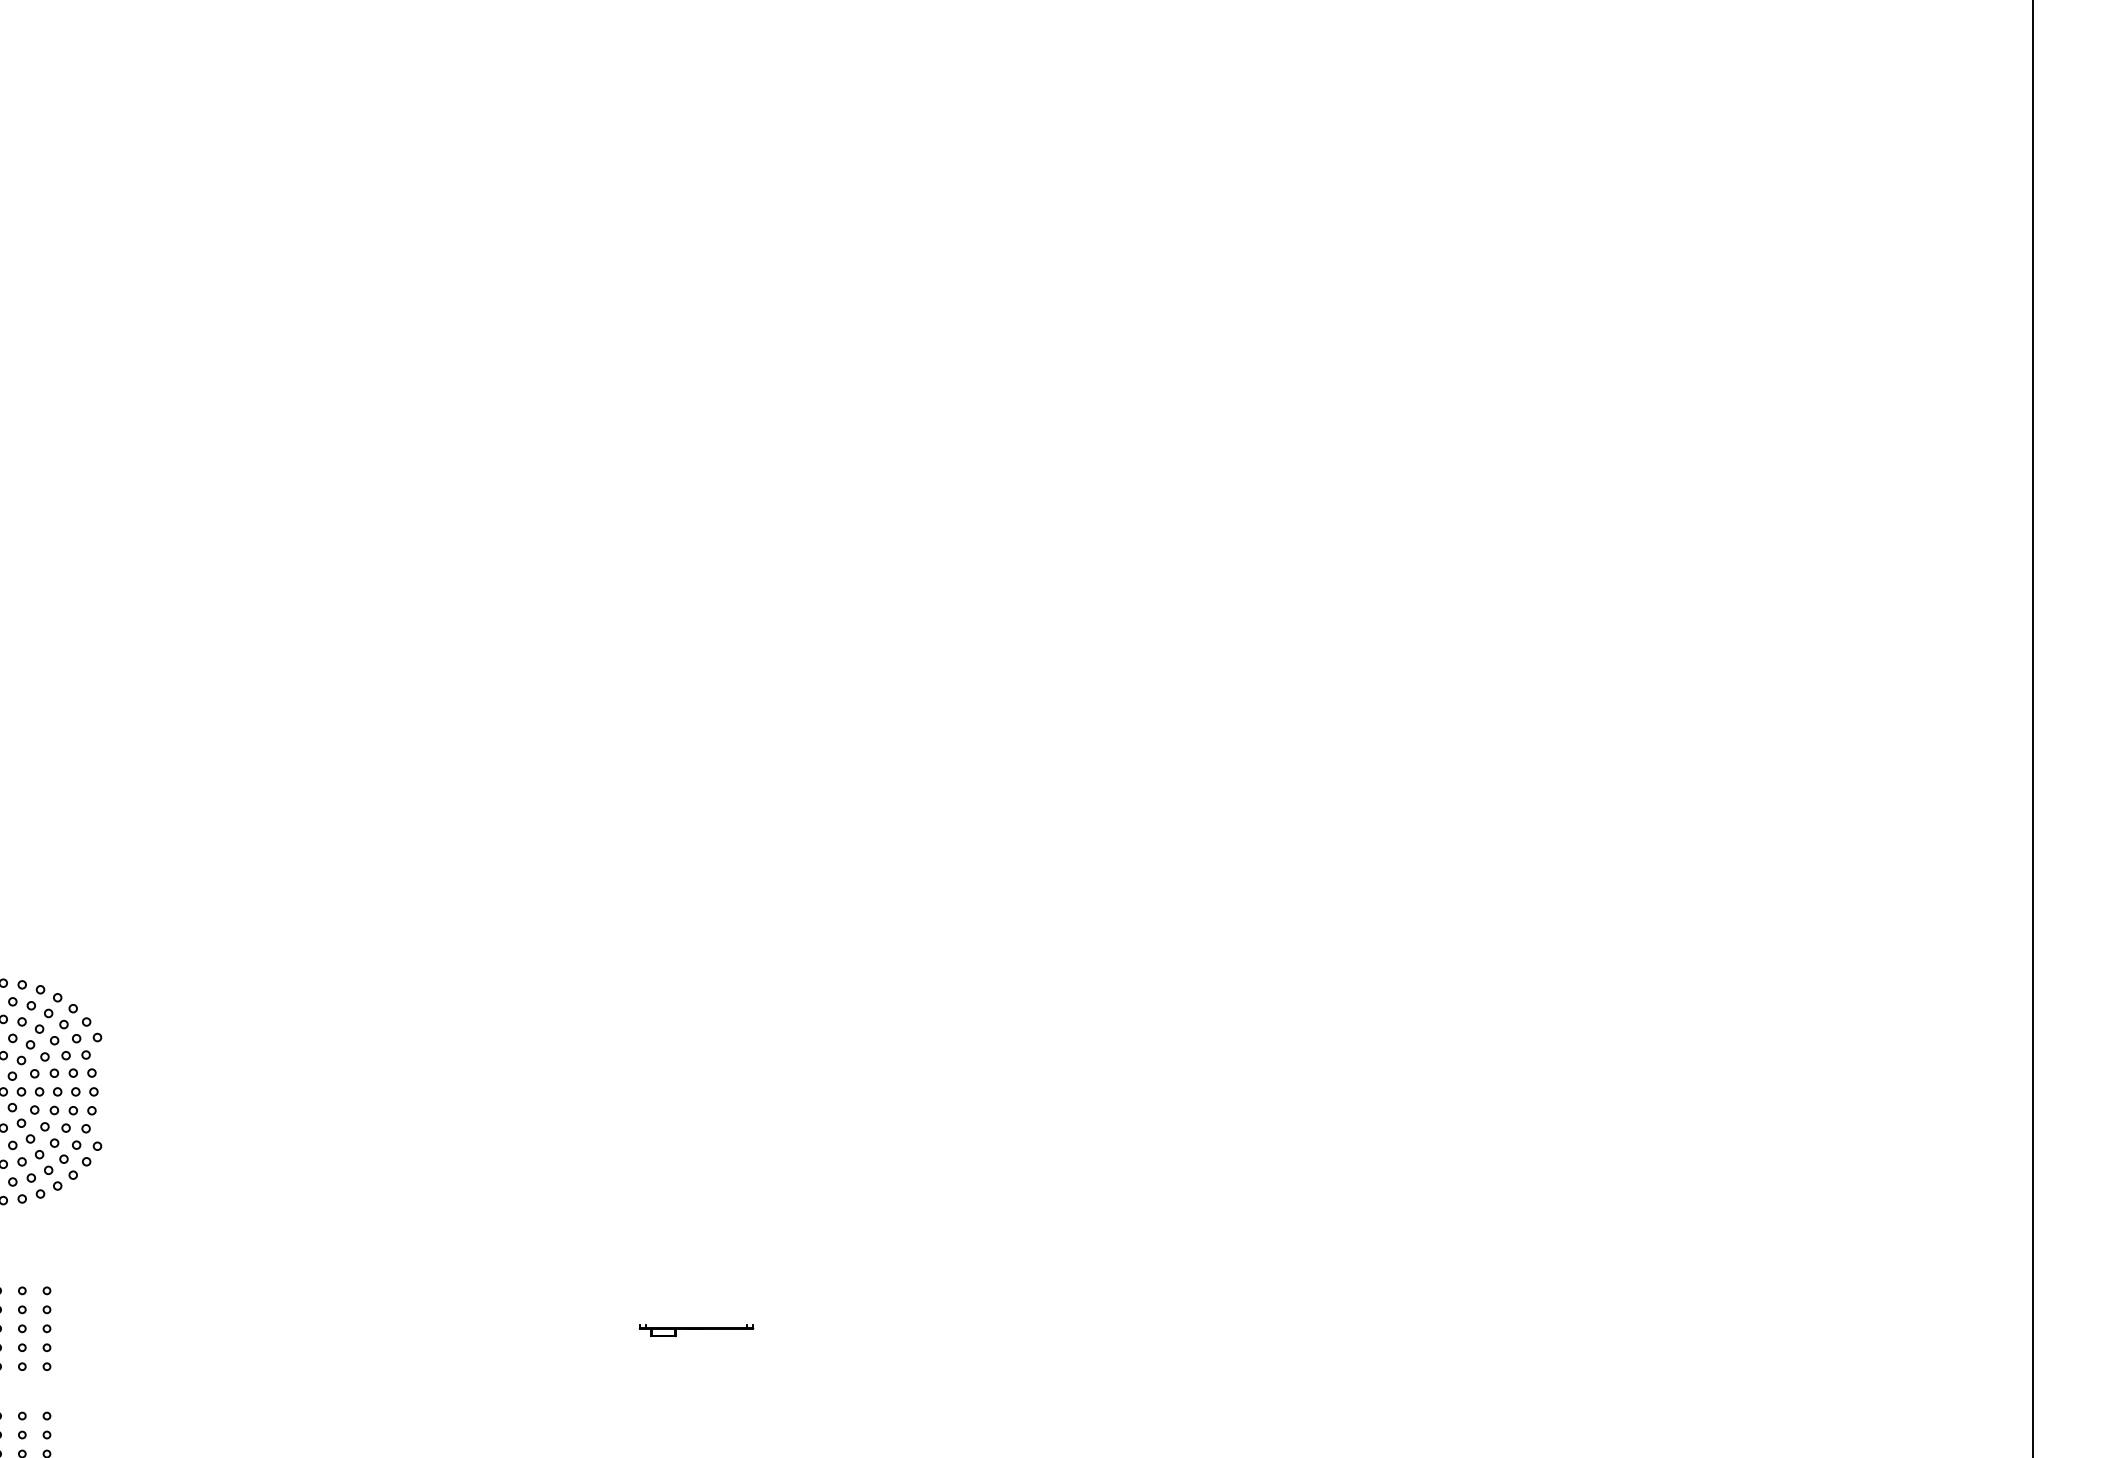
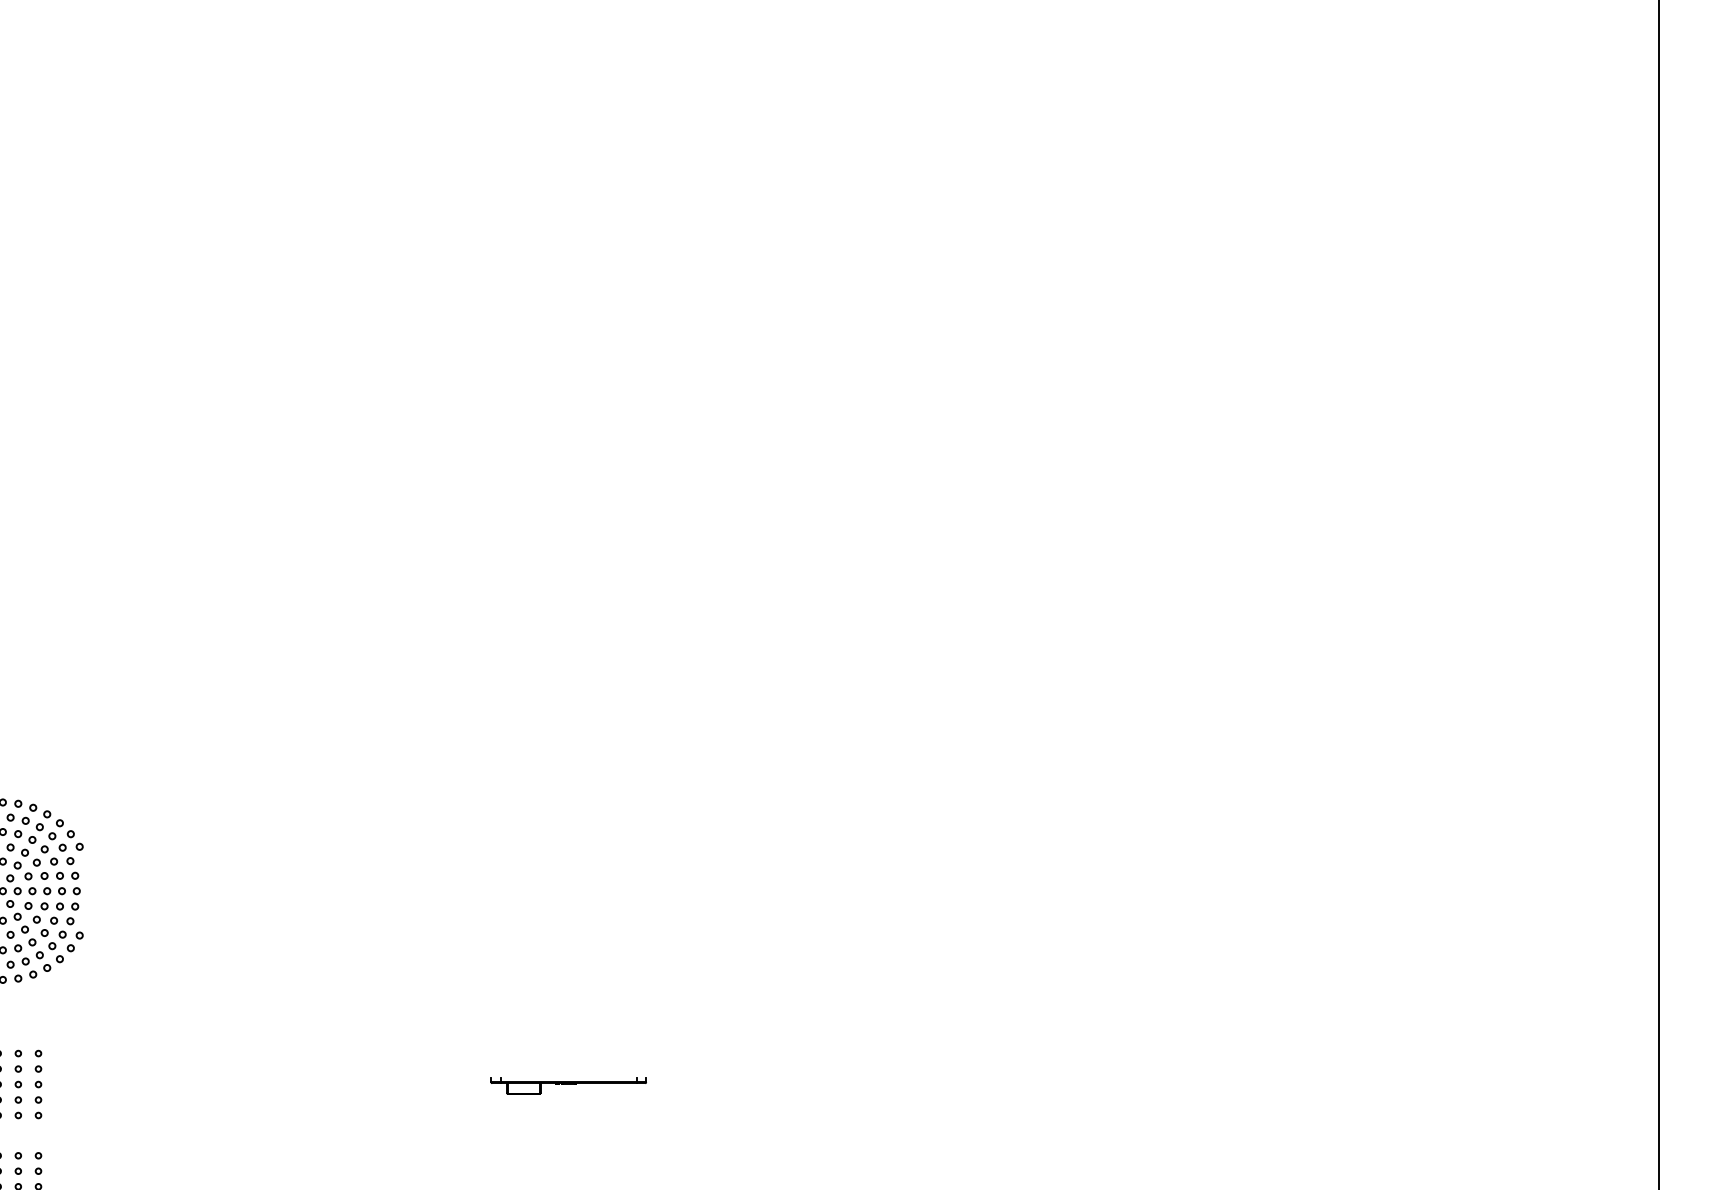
part: (696, 1329) -> (568, 1085), size x1.67

